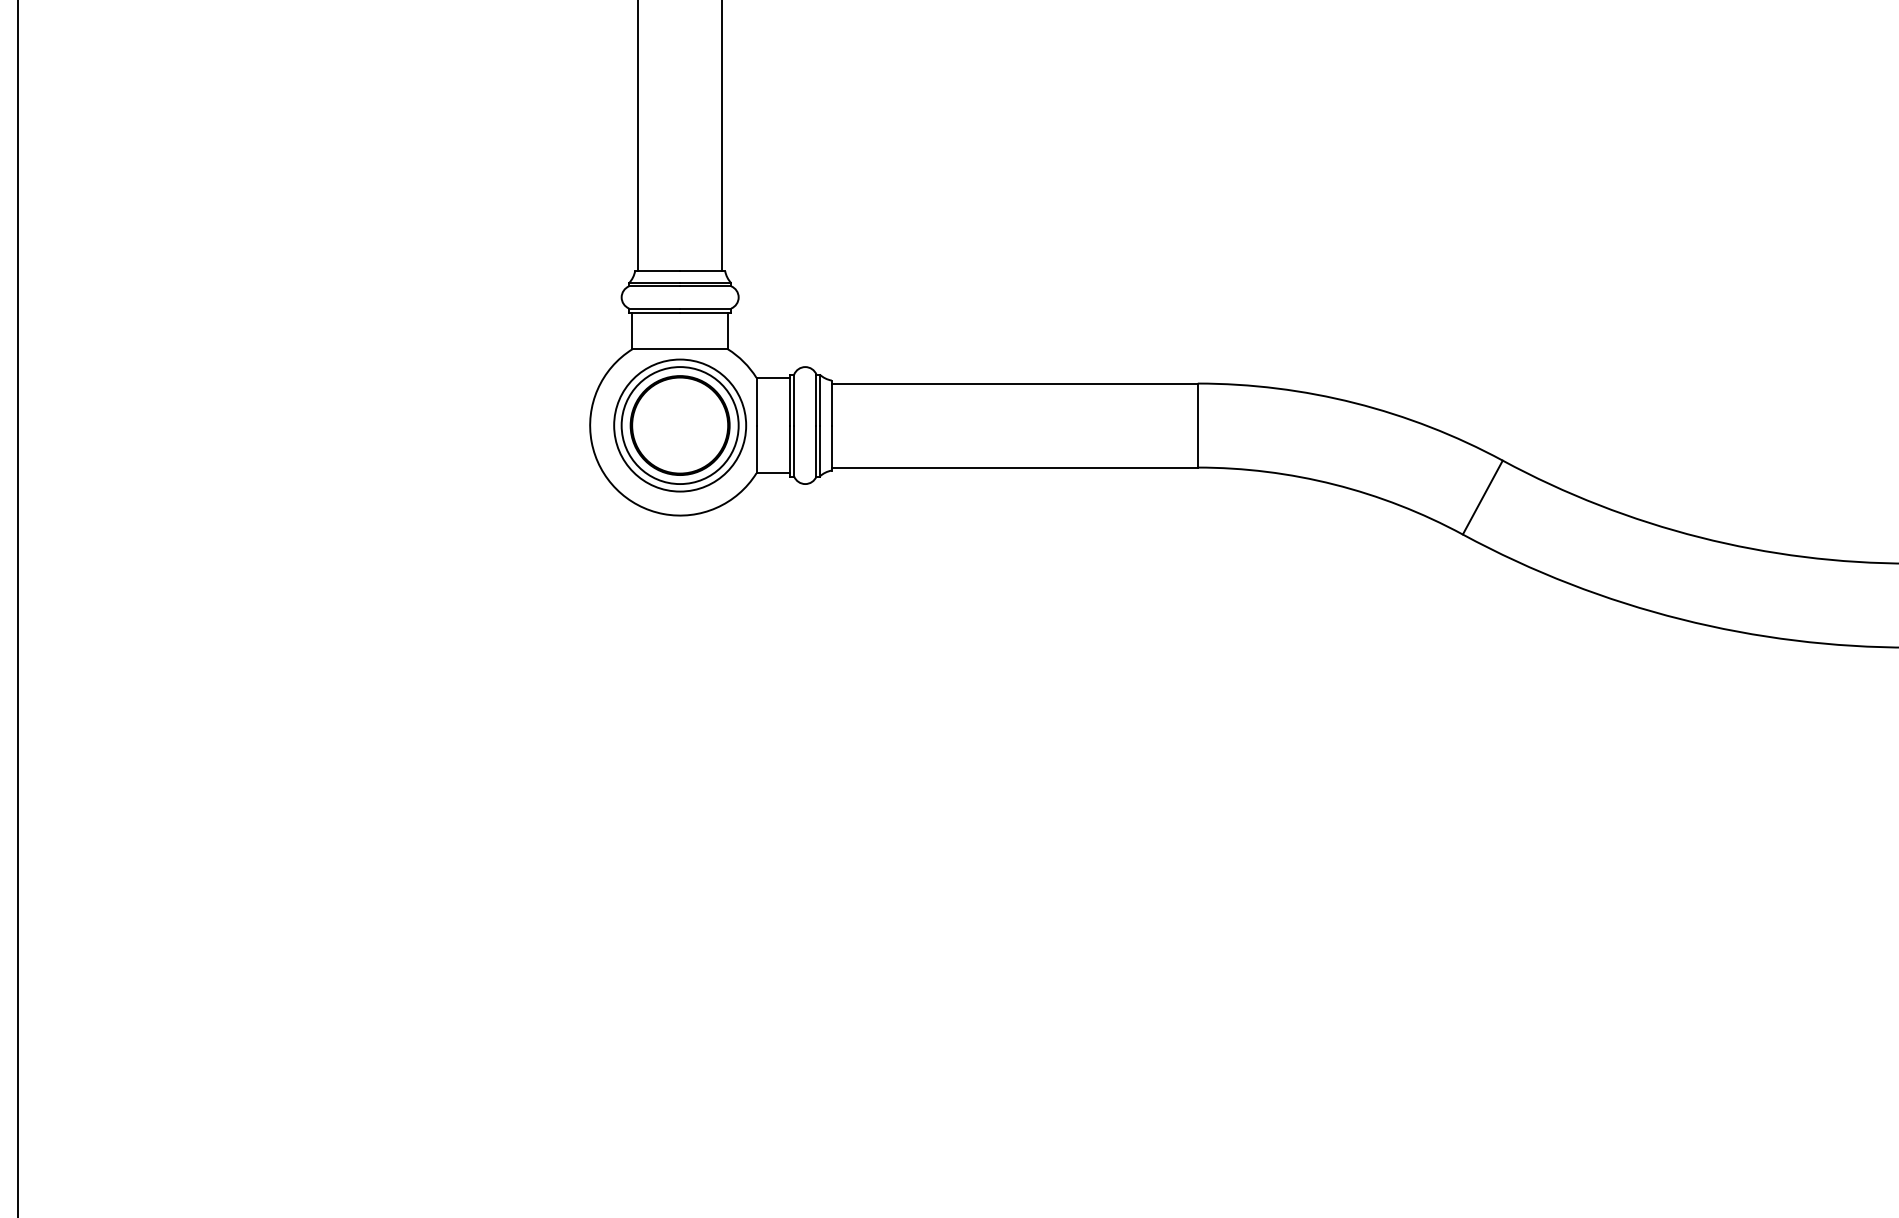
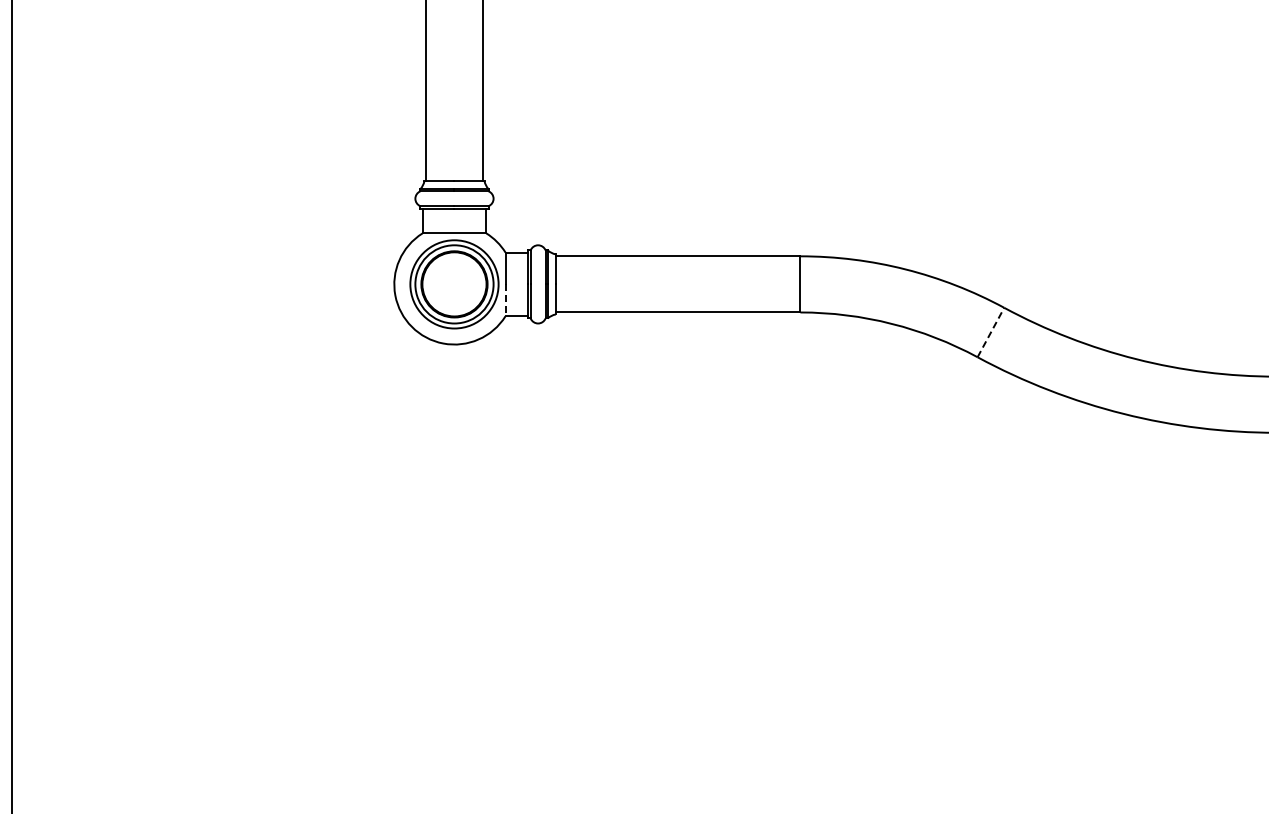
line: (756, 449) -> (505, 300), solid -> dashed
line: (1483, 497) -> (991, 332), solid -> dashed

